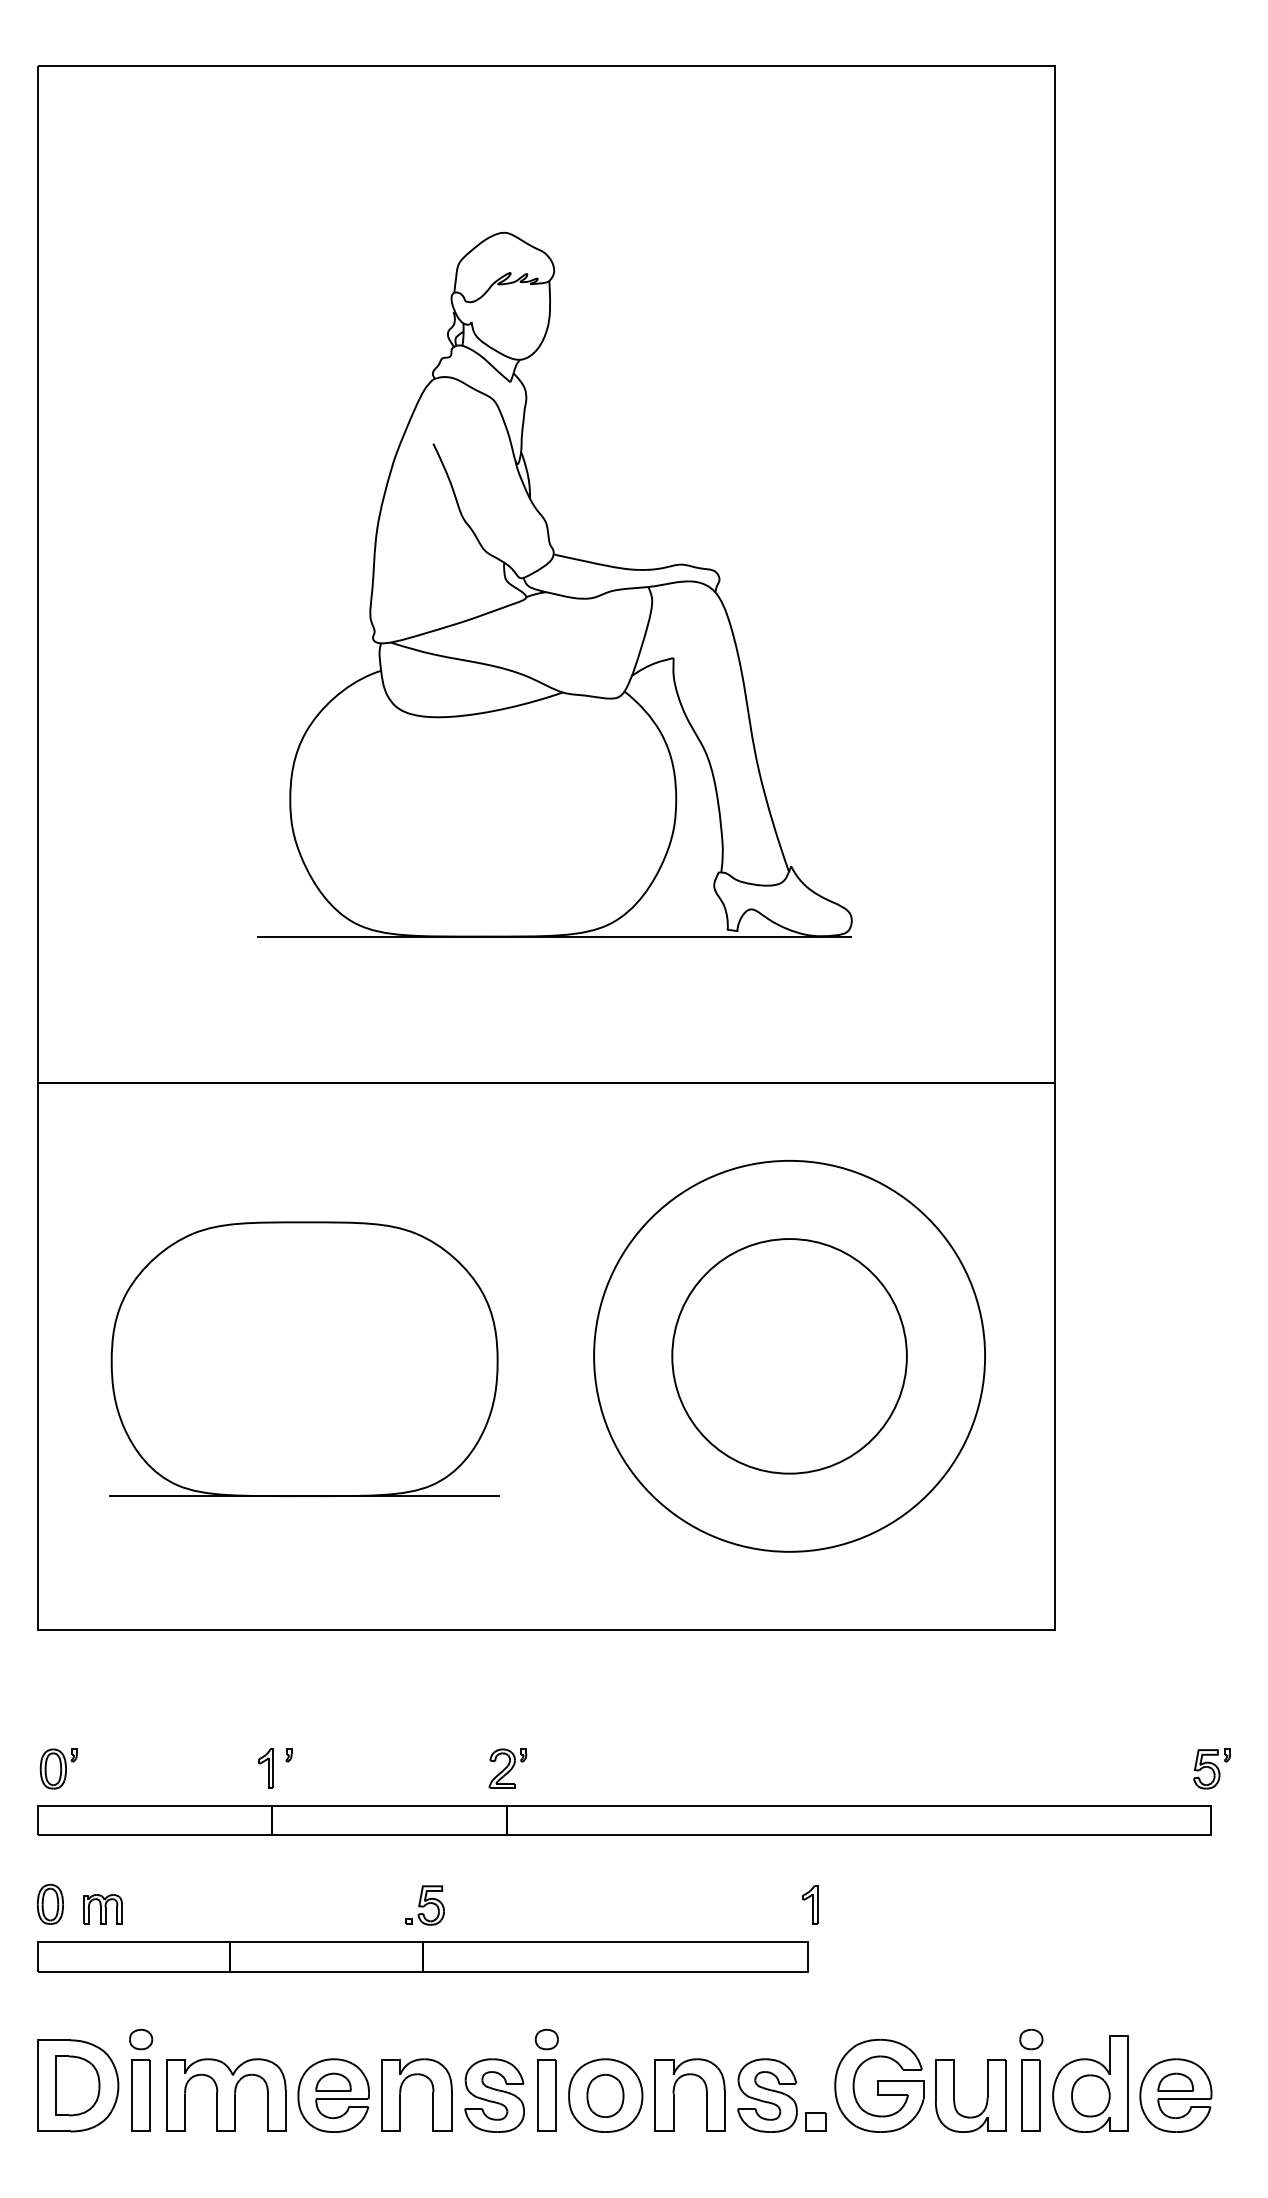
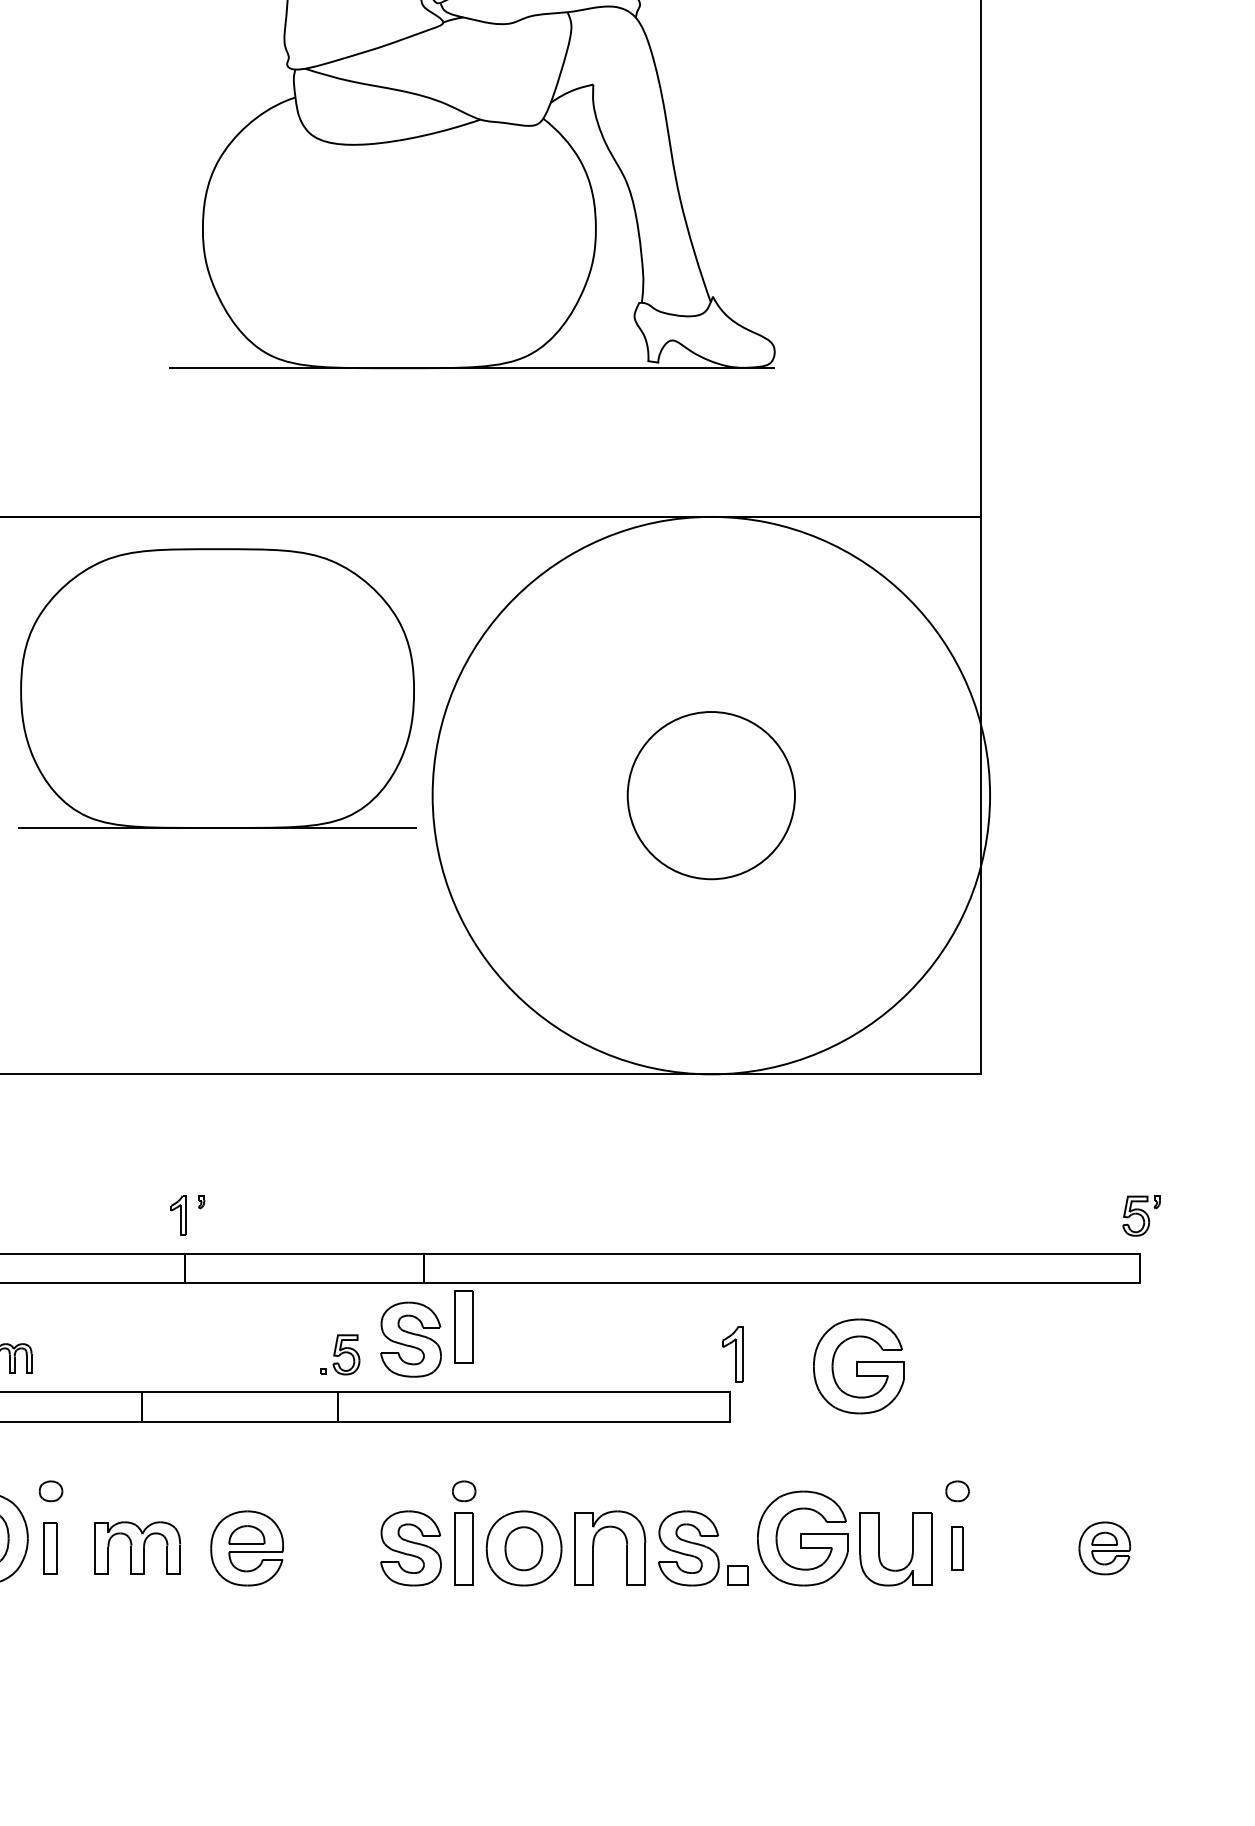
circle: (789, 1355) -> (711, 794), size x1.4
circle: (789, 1356) -> (711, 795), size x0.7
part: (304, 1358) -> (217, 687), moved
part: (507, 1768) -> (424, 1215), removed
part: (546, 1877) -> (463, 1326), added
part: (494, 1890) -> (410, 1339), added
part: (810, 1904) -> (732, 1353), size x1.4
part: (934, 1916) -> (858, 1366), added
part: (1090, 2083) -> (1017, 1536), removed
part: (401, 2092) -> (316, 1545), removed
part: (226, 2094) -> (137, 1547), size x0.7
part: (140, 2095) -> (50, 1548), size x0.7
part: (1030, 2095) -> (956, 1548), size x0.6
part: (1175, 2095) -> (1104, 1548), size x0.7

